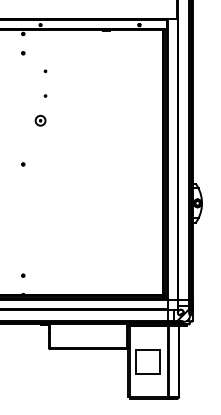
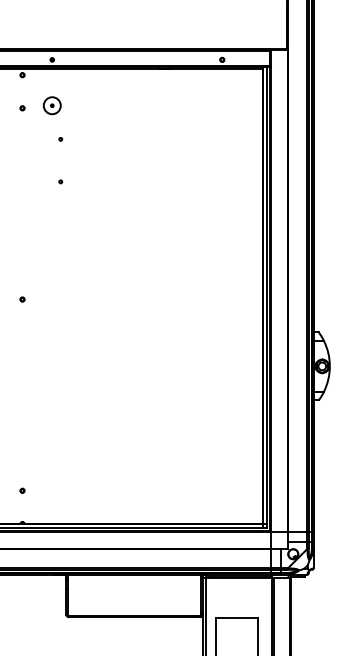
part: (40, 120) -> (52, 105), moved

